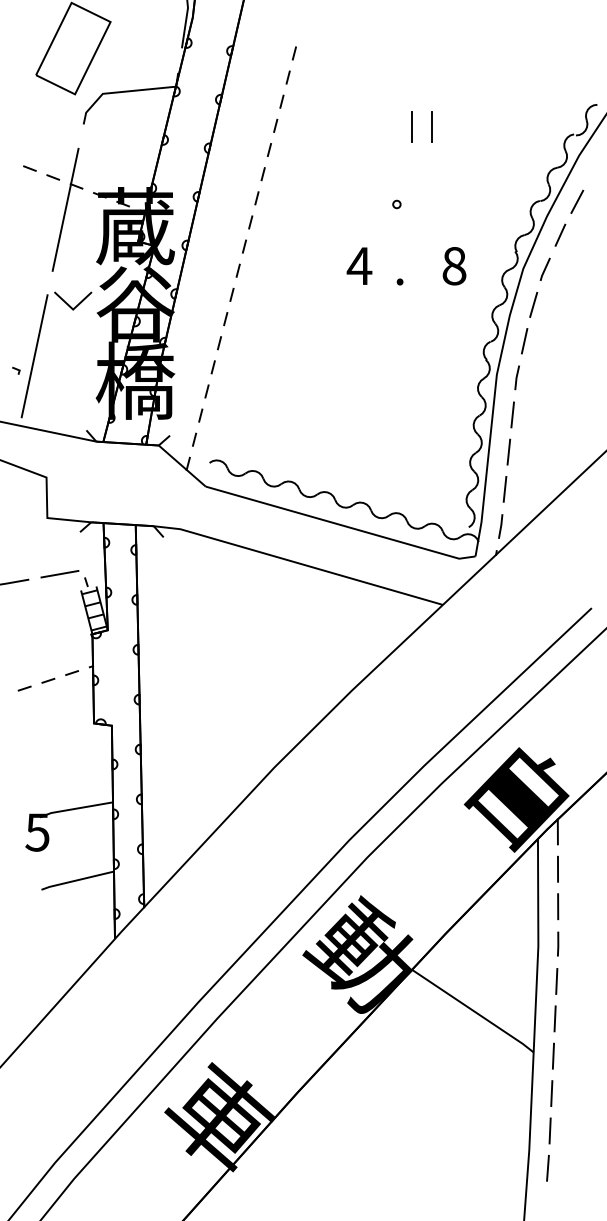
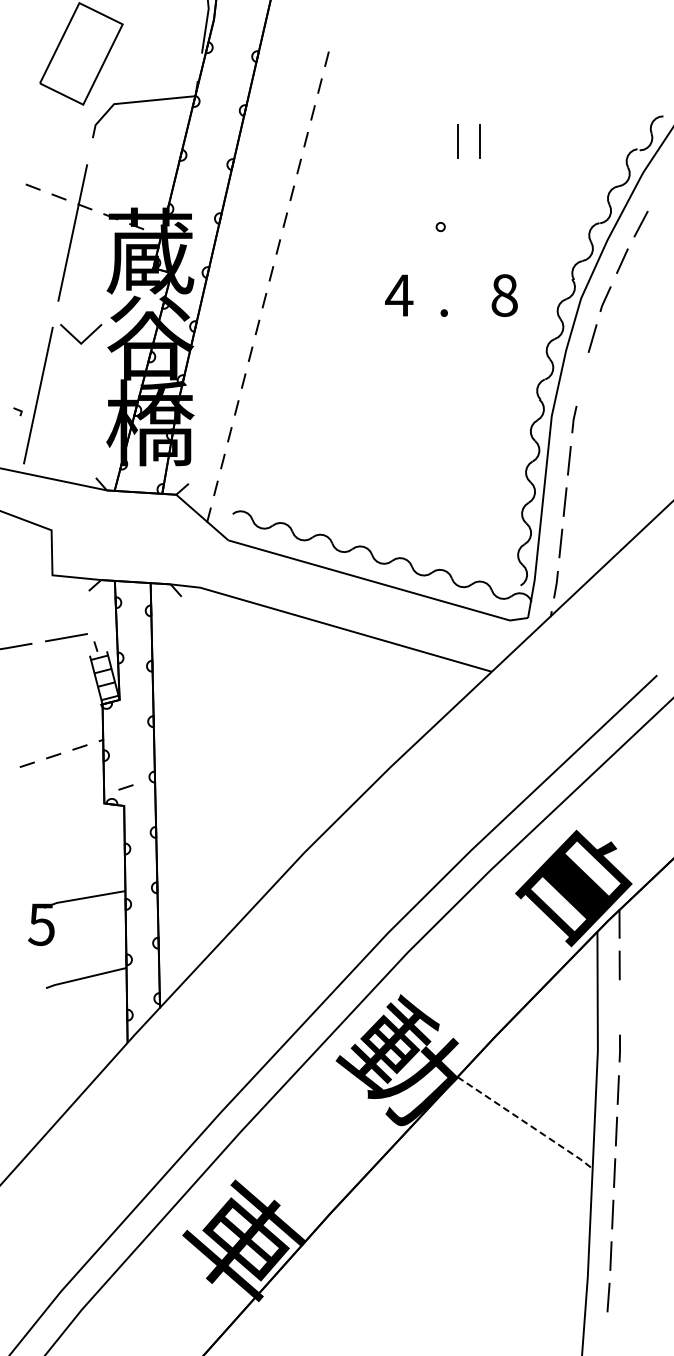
line: (524, 340) -> (582, 378), removed
line: (113, 709) -> (125, 787), added
line: (557, 906) -> (619, 1006), removed
line: (474, 1010) -> (526, 1122), solid -> dashed

